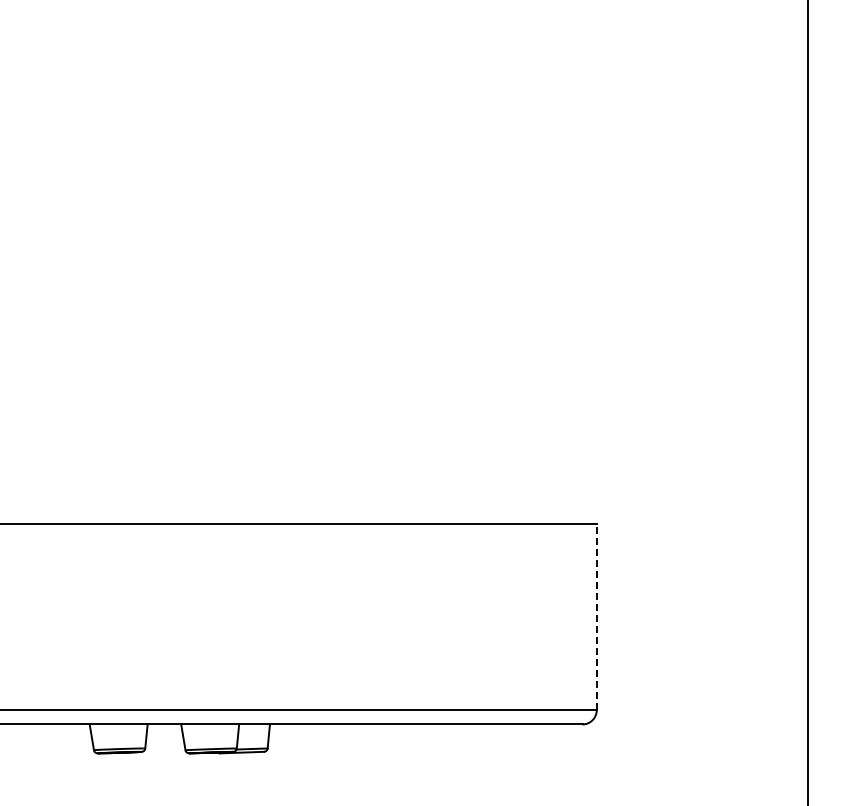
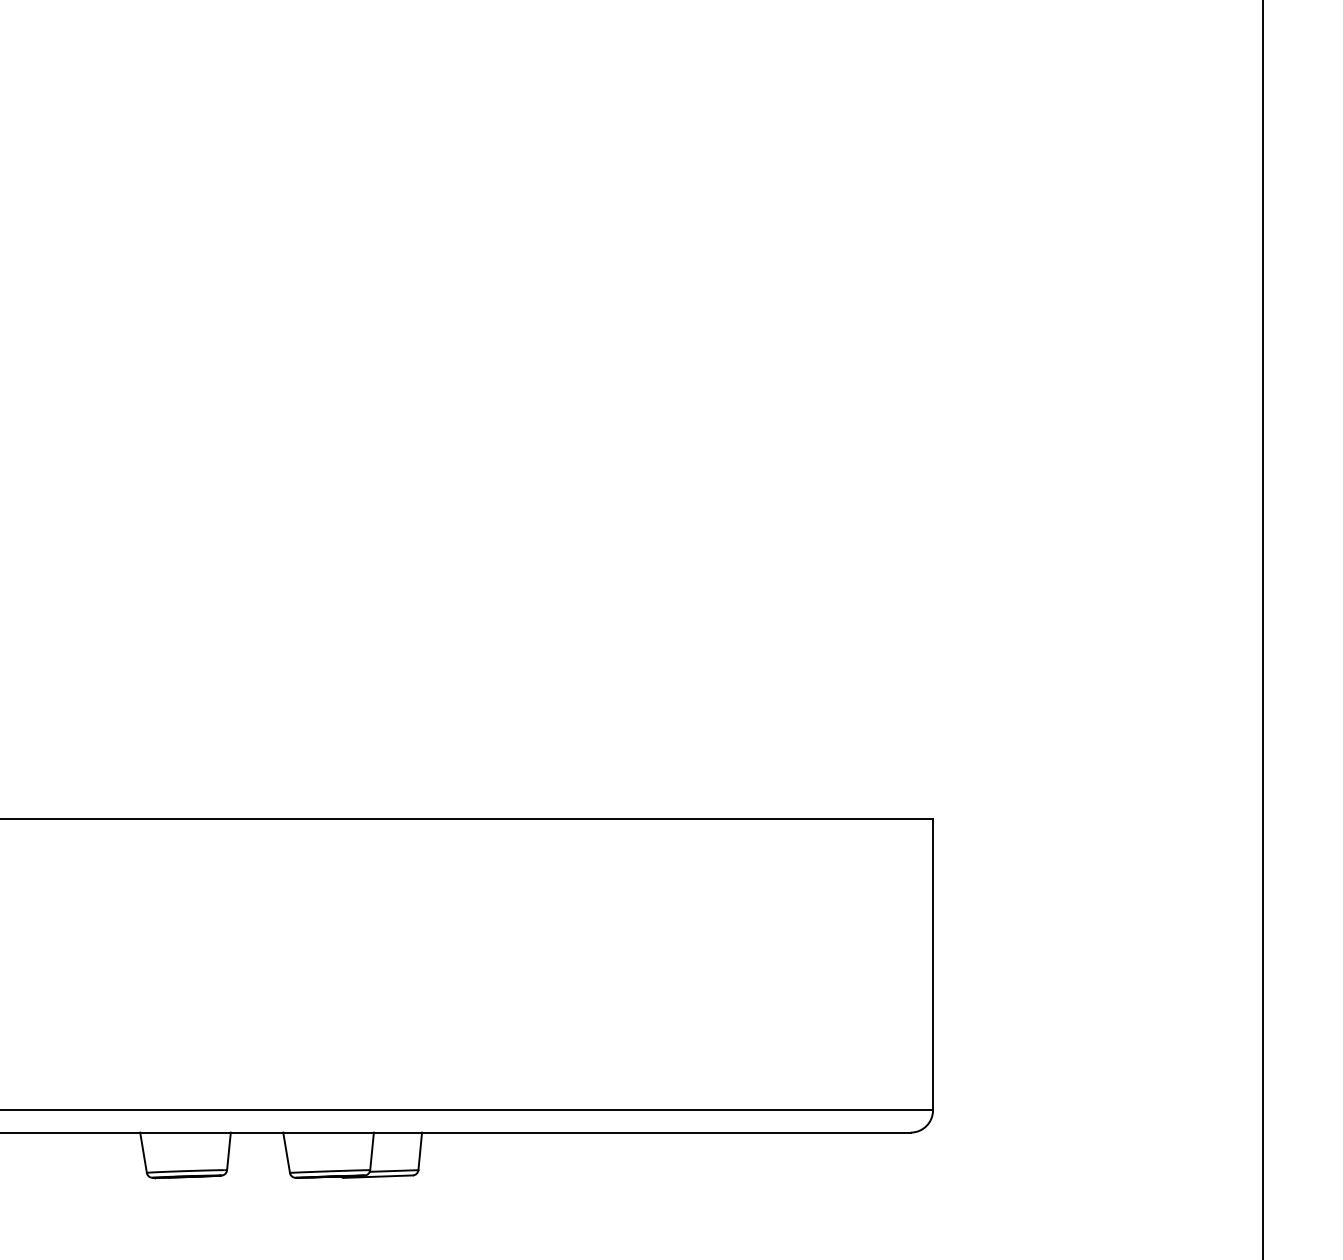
line: (596, 616) -> (932, 963), dashed -> solid

